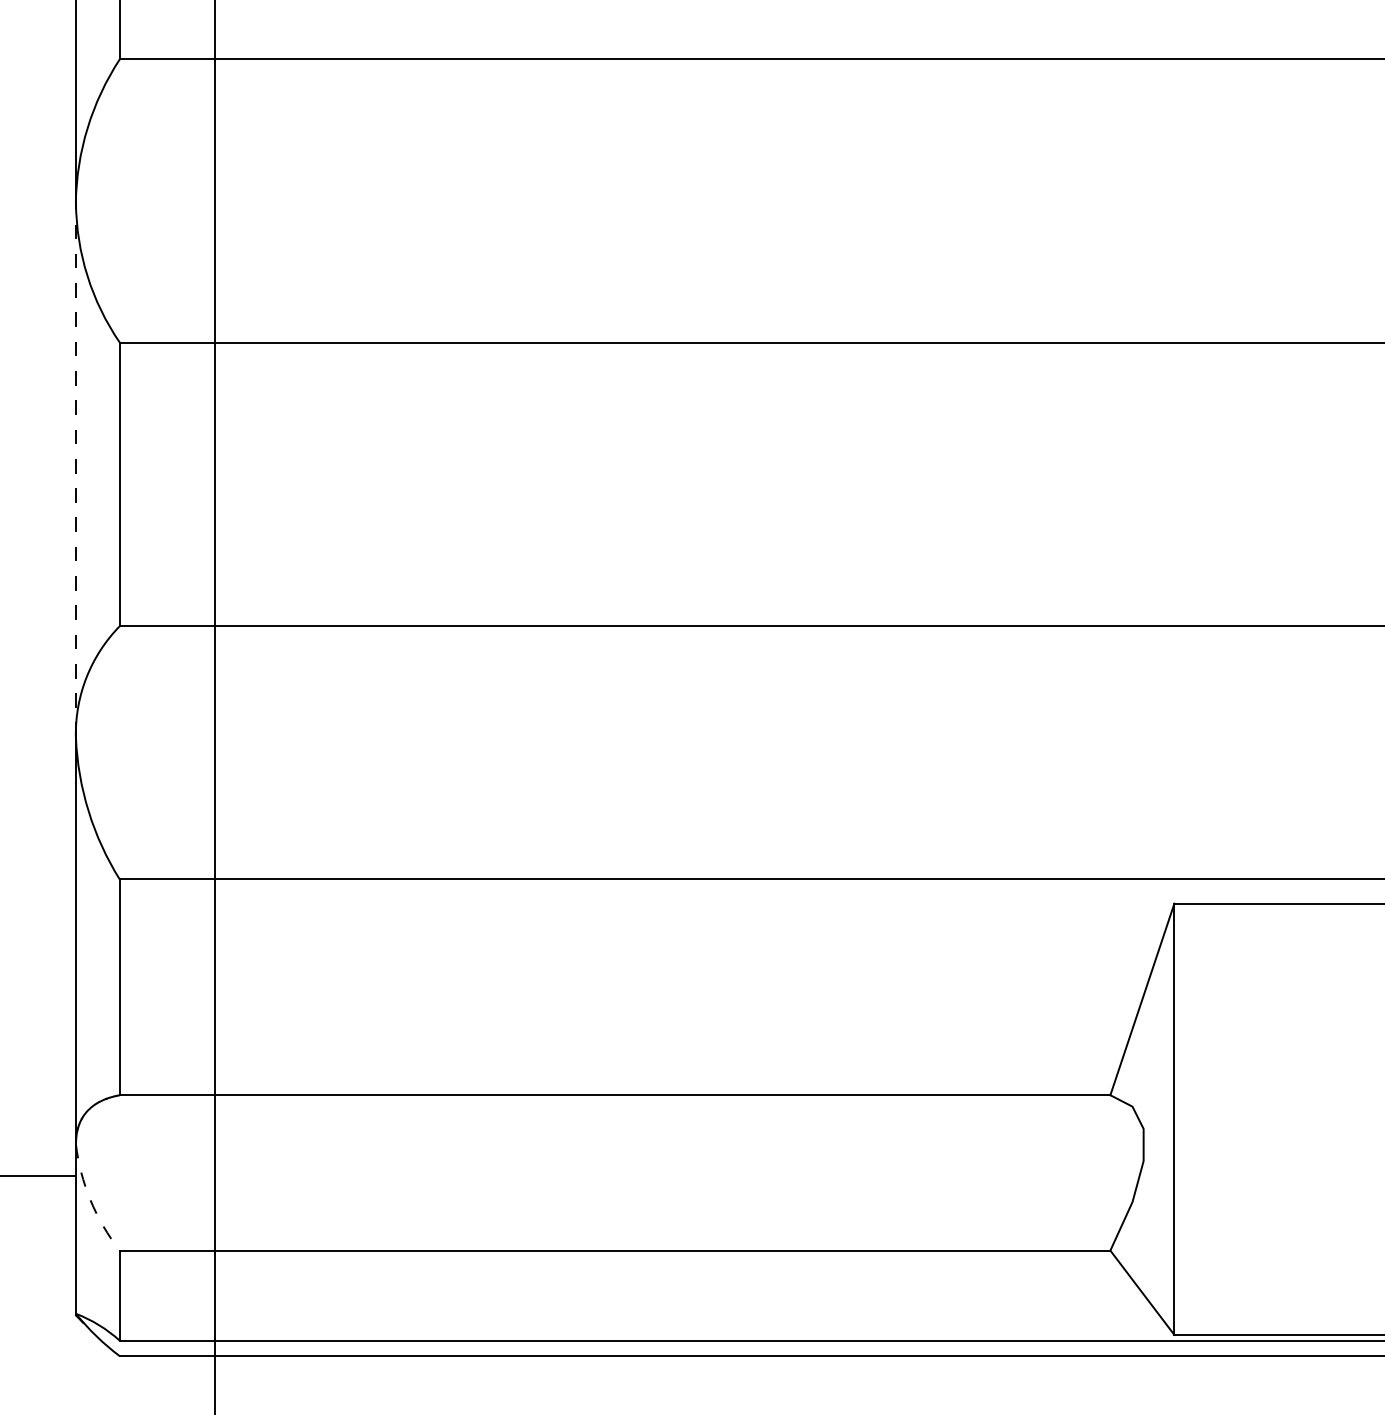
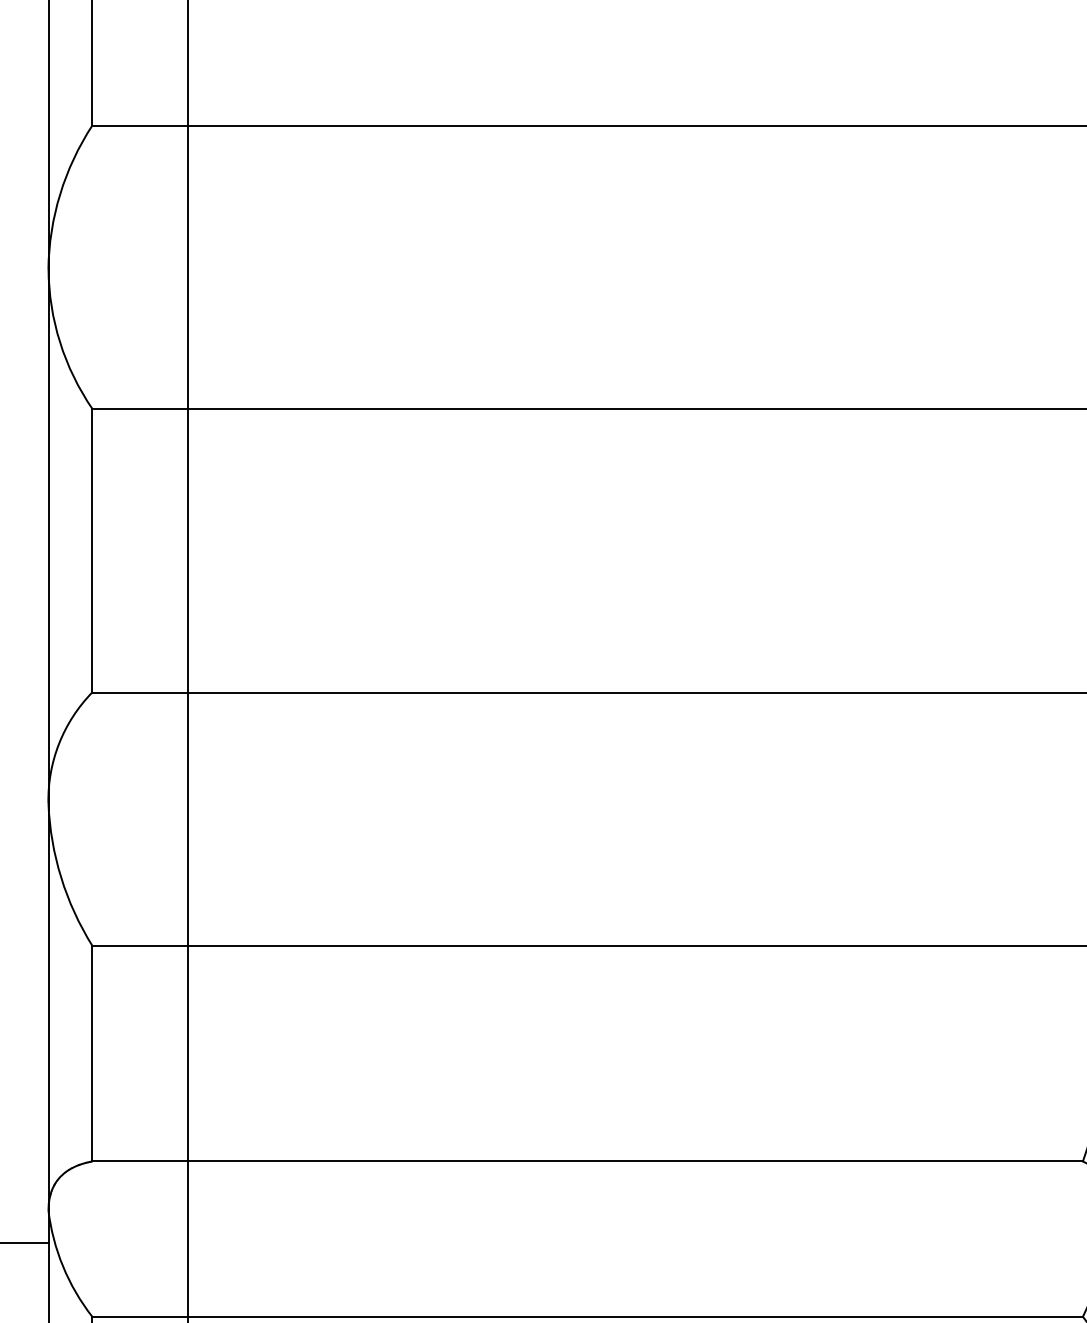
line: (76, 469) -> (49, 535), dashed -> solid
arc: (90, 1200) -> (63, 1266), dashed -> solid

